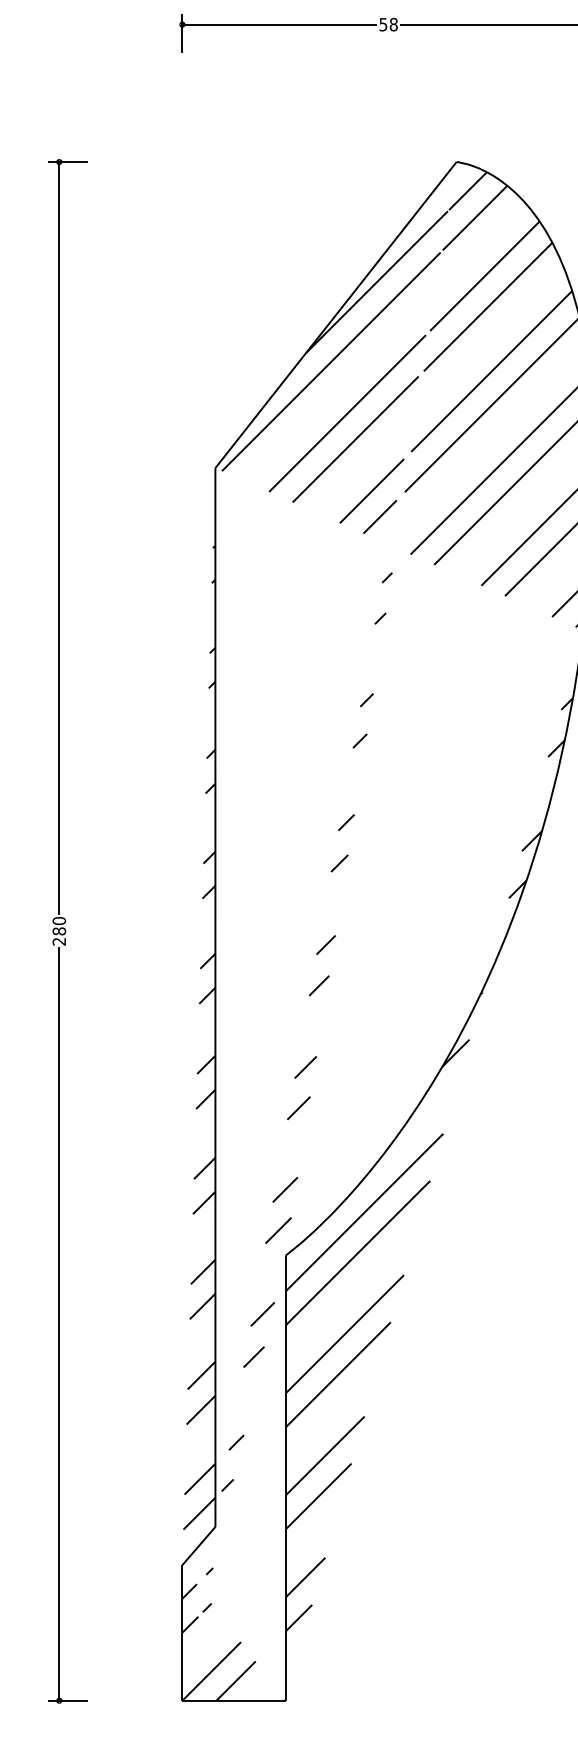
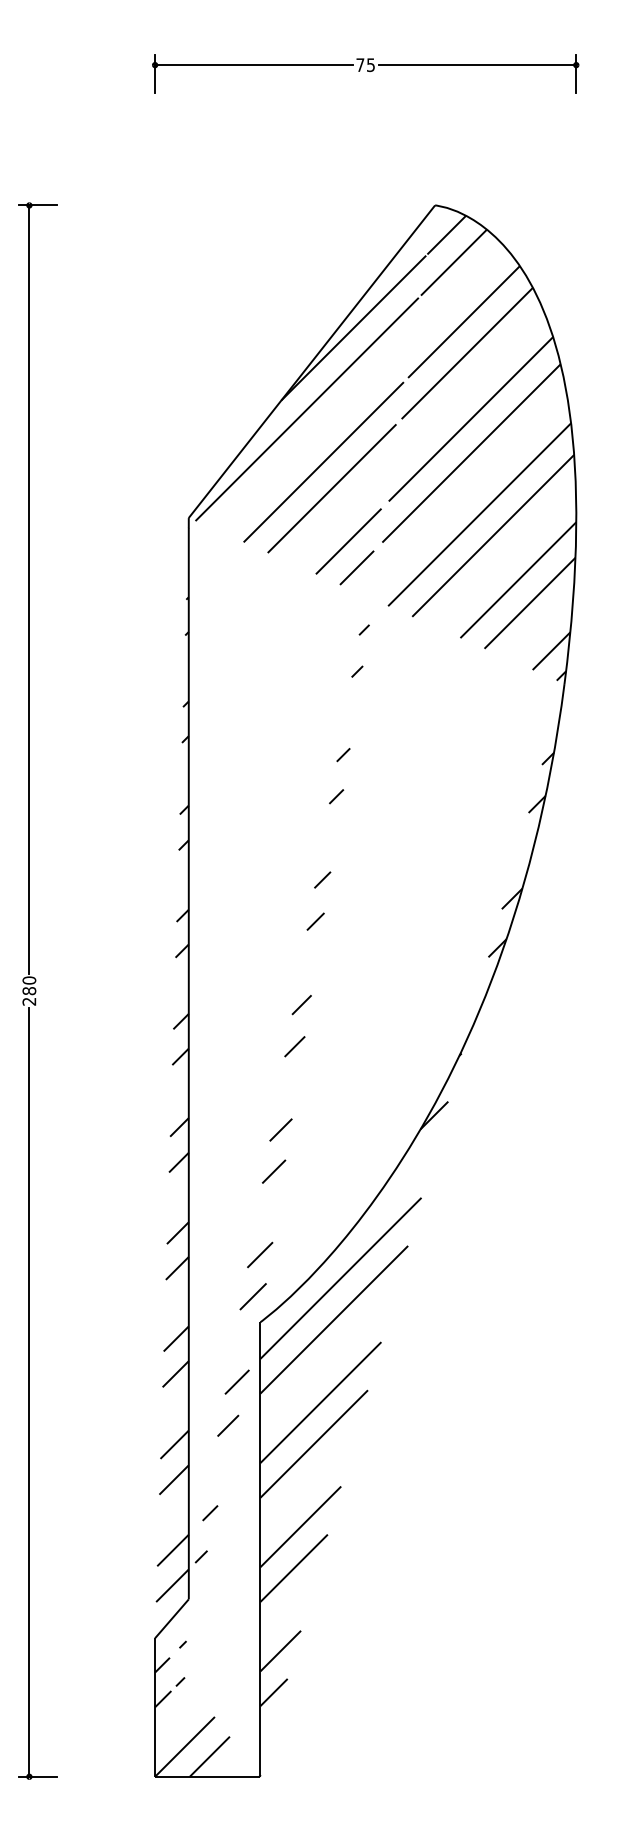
text: (388, 25) -> (365, 65), 58 -> 75

